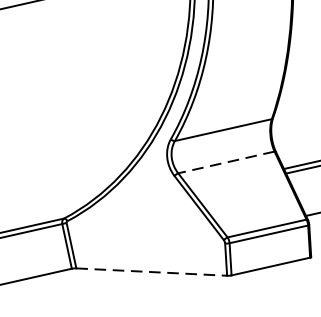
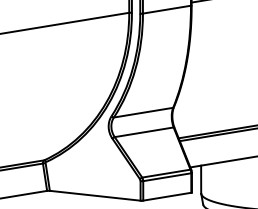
line: (226, 162) -> (144, 132), dashed -> solid
line: (152, 271) -> (95, 195), dashed -> solid

